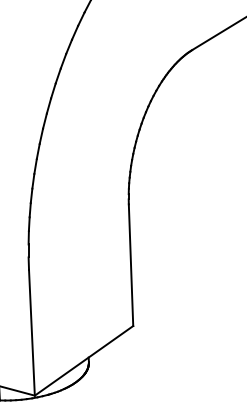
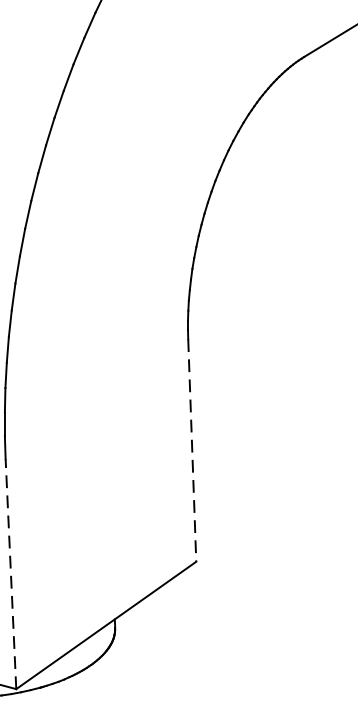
line: (131, 265) -> (193, 451), solid -> dashed
line: (31, 332) -> (10, 573), solid -> dashed

